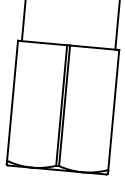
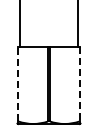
line: (12, 100) -> (17, 83), solid -> dashed
line: (113, 111) -> (80, 84), solid -> dashed

